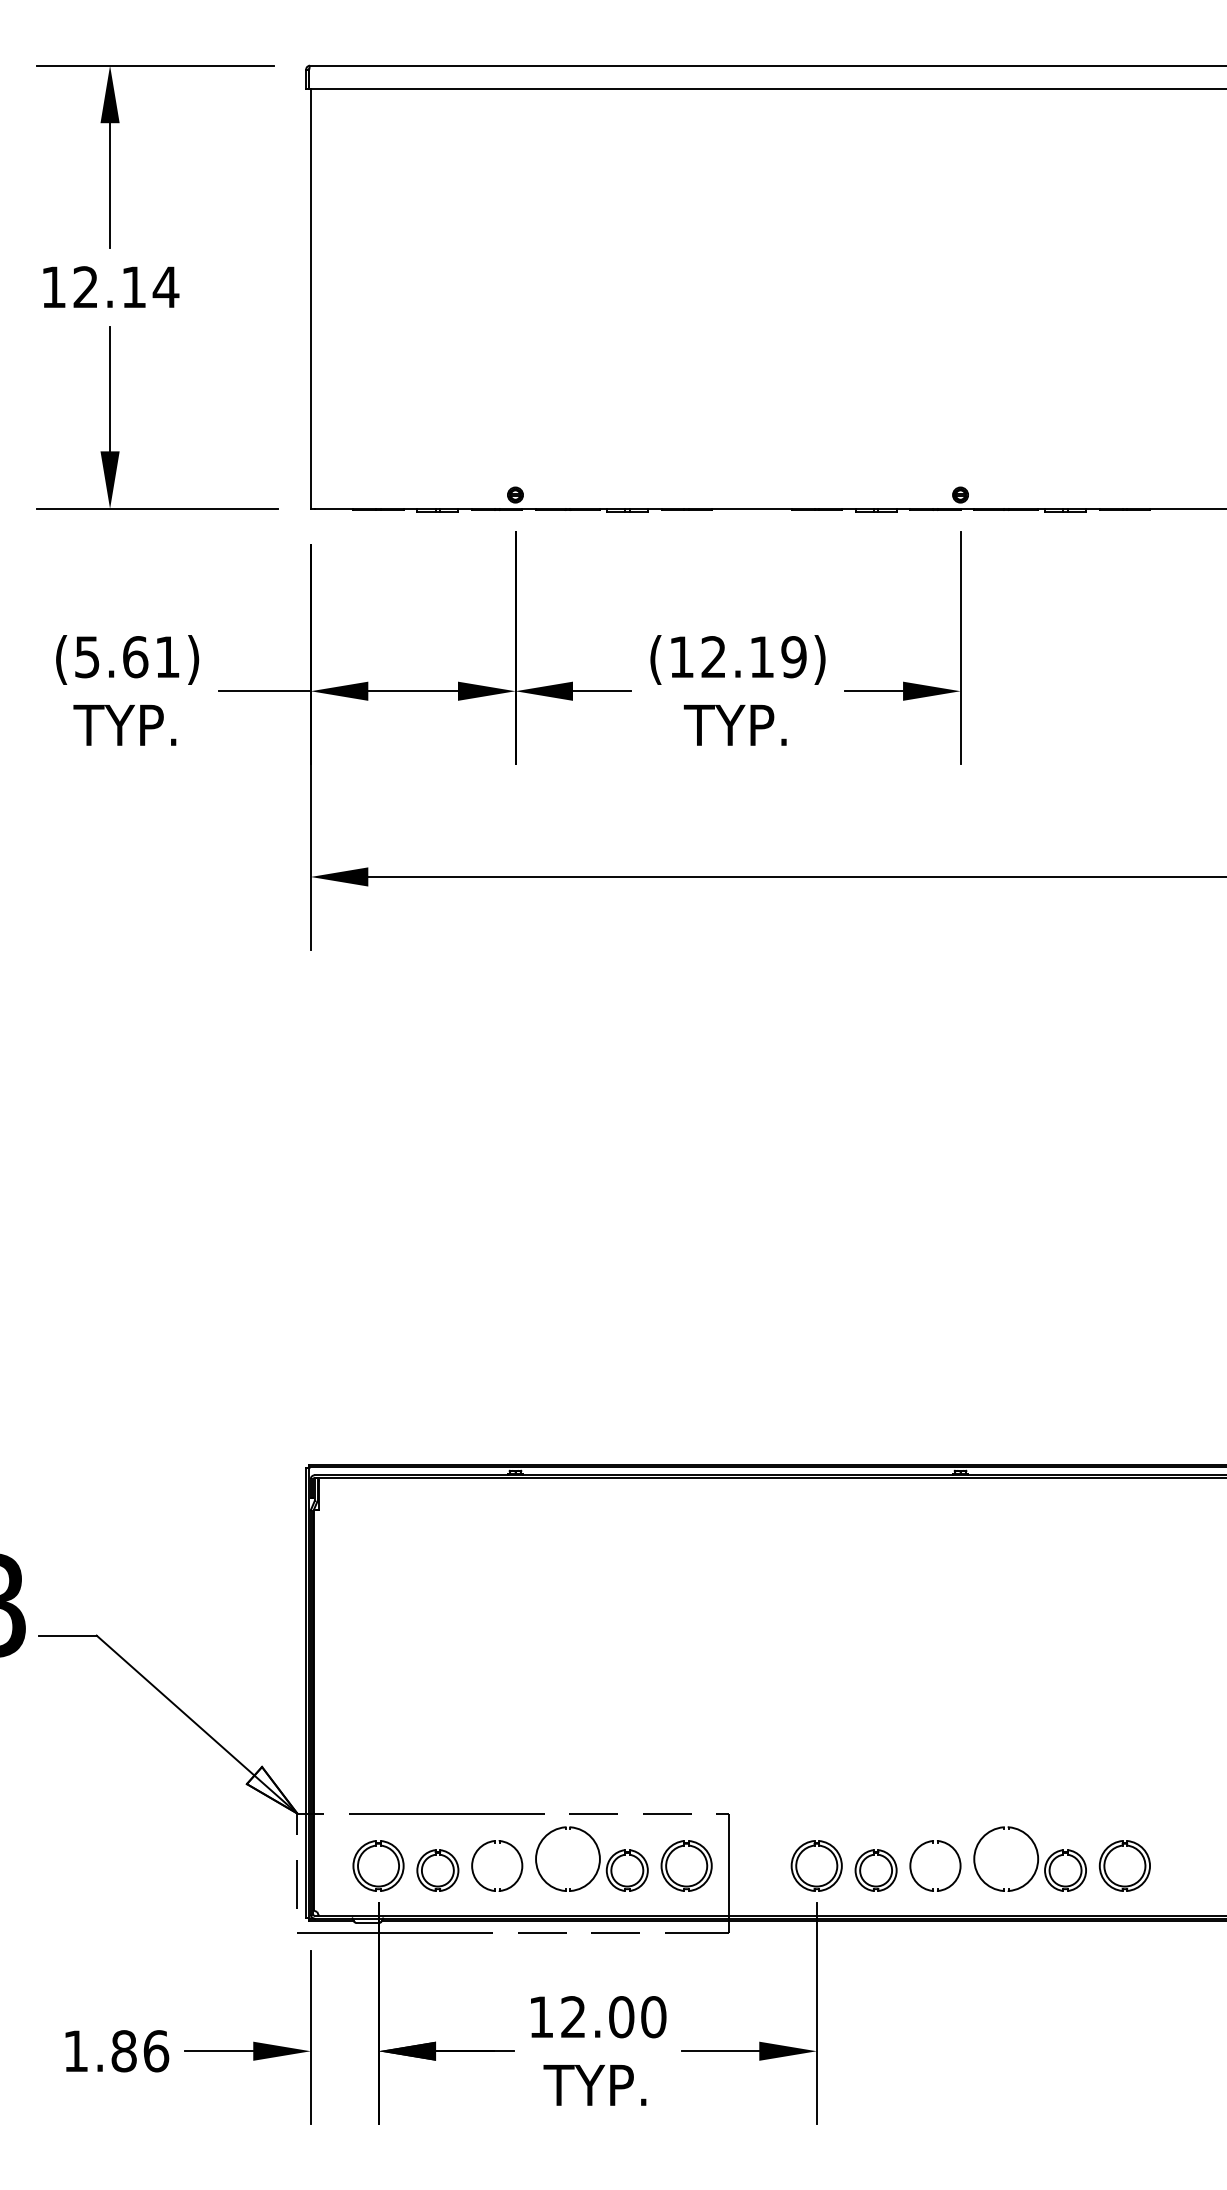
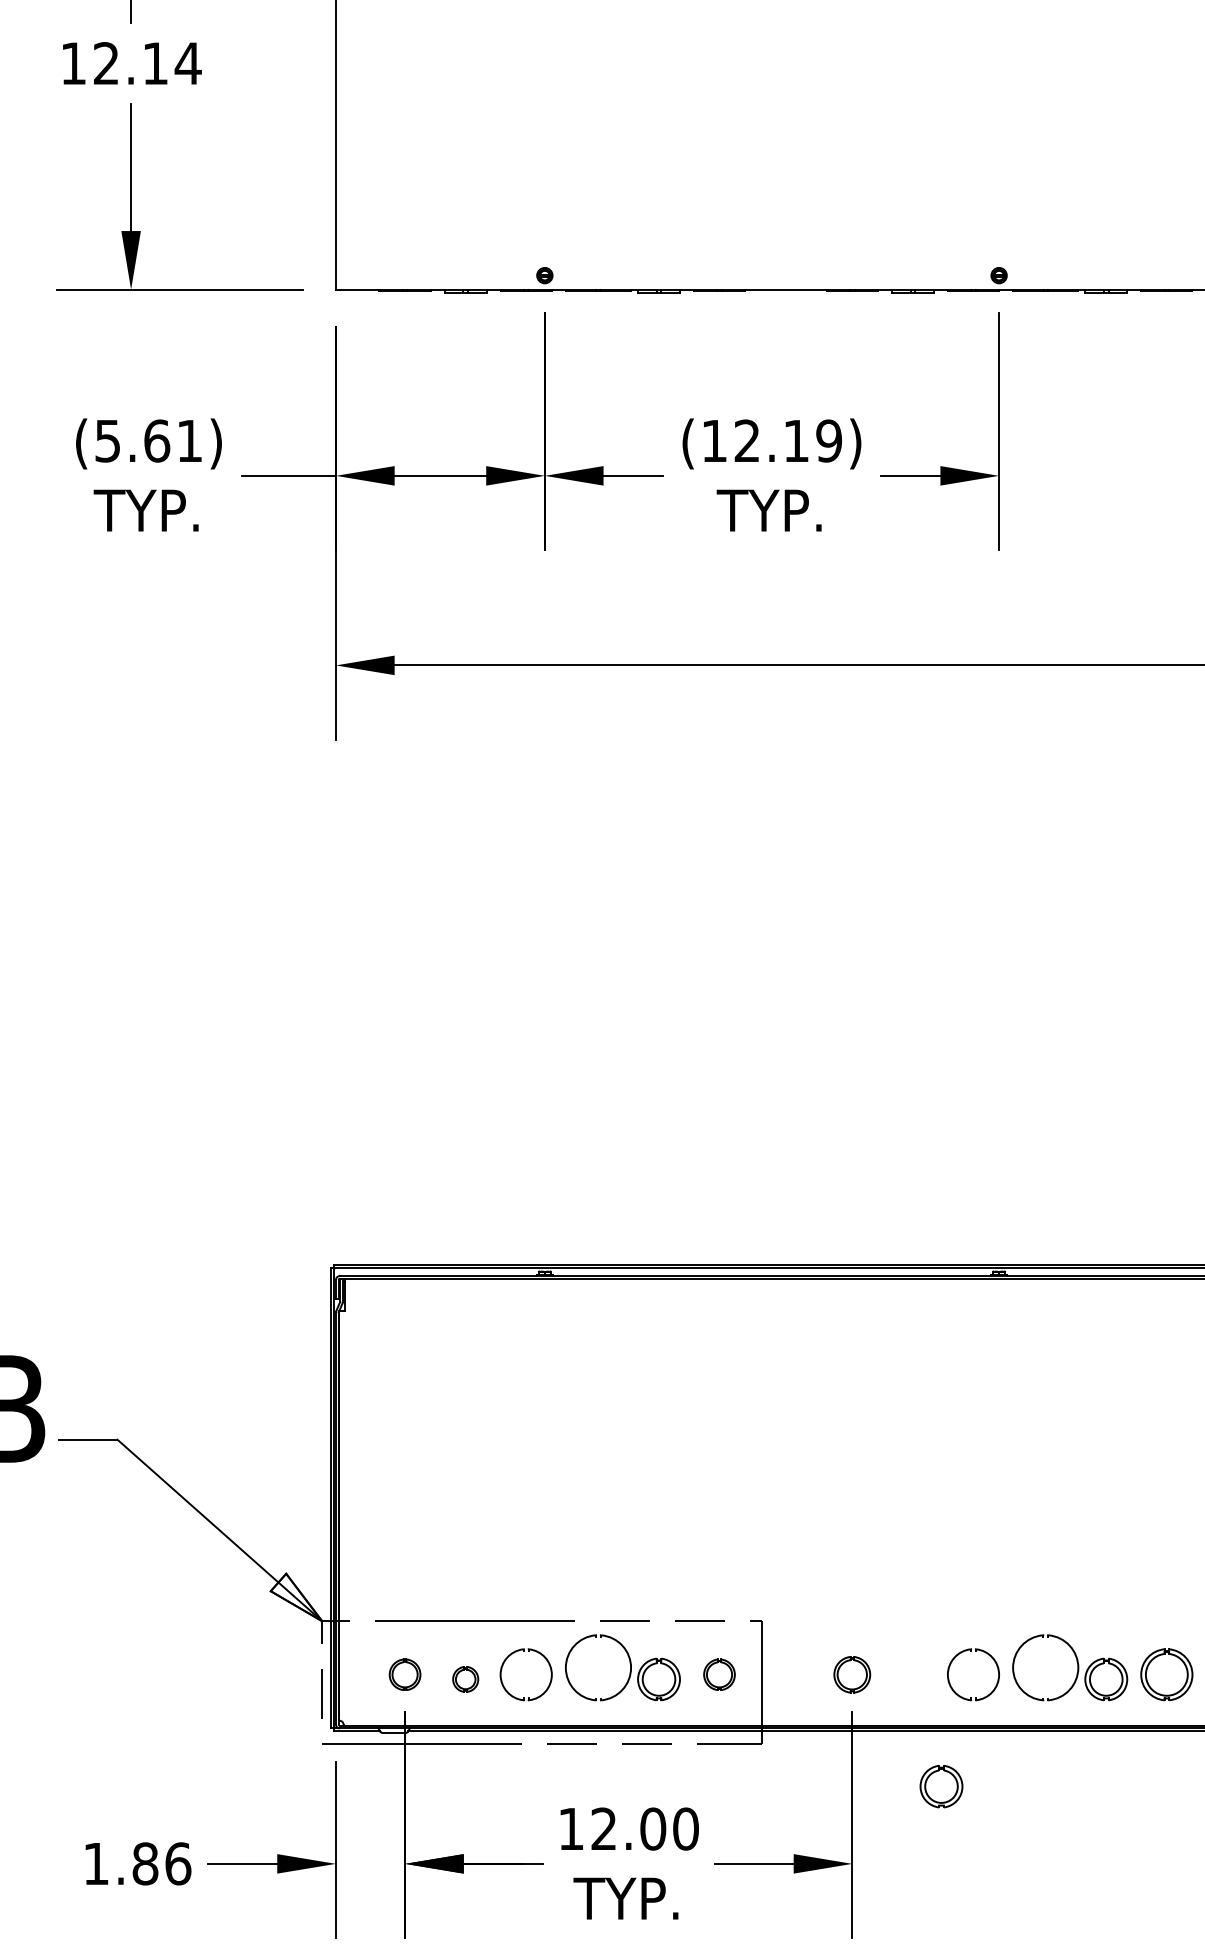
part: (378, 1865) -> (405, 1674), size x0.6
part: (686, 1865) -> (719, 1674), size x0.6
part: (816, 1865) -> (852, 1674), size x0.7
part: (437, 1870) -> (465, 1679), size x0.6
part: (875, 1870) -> (940, 1786), moved

